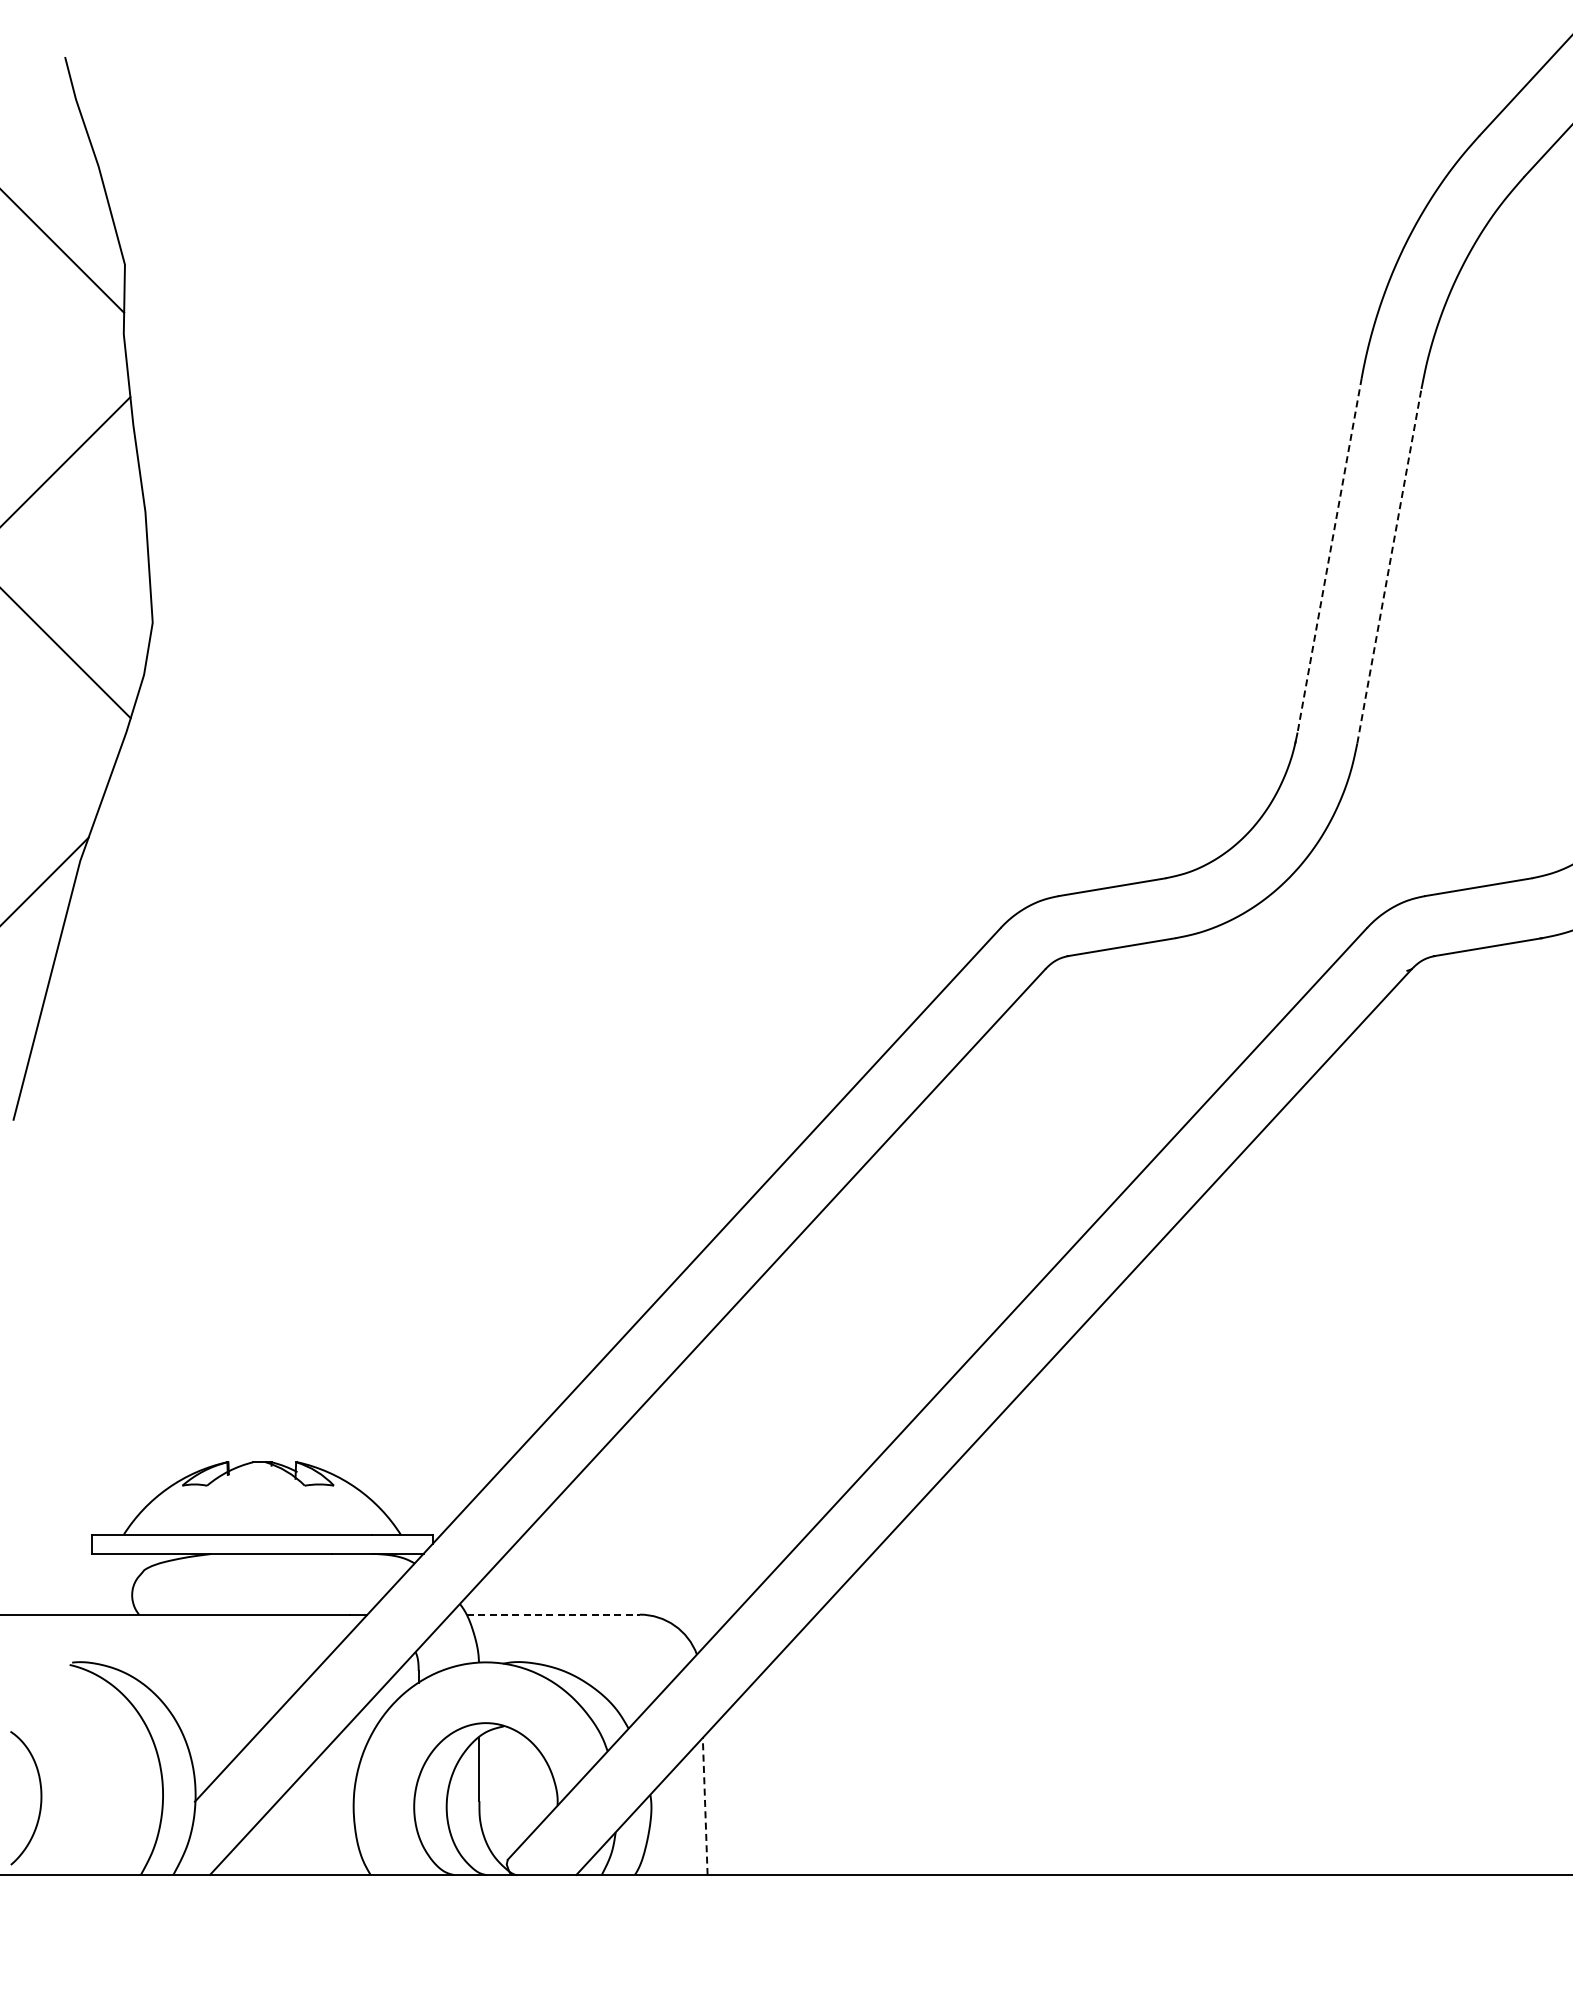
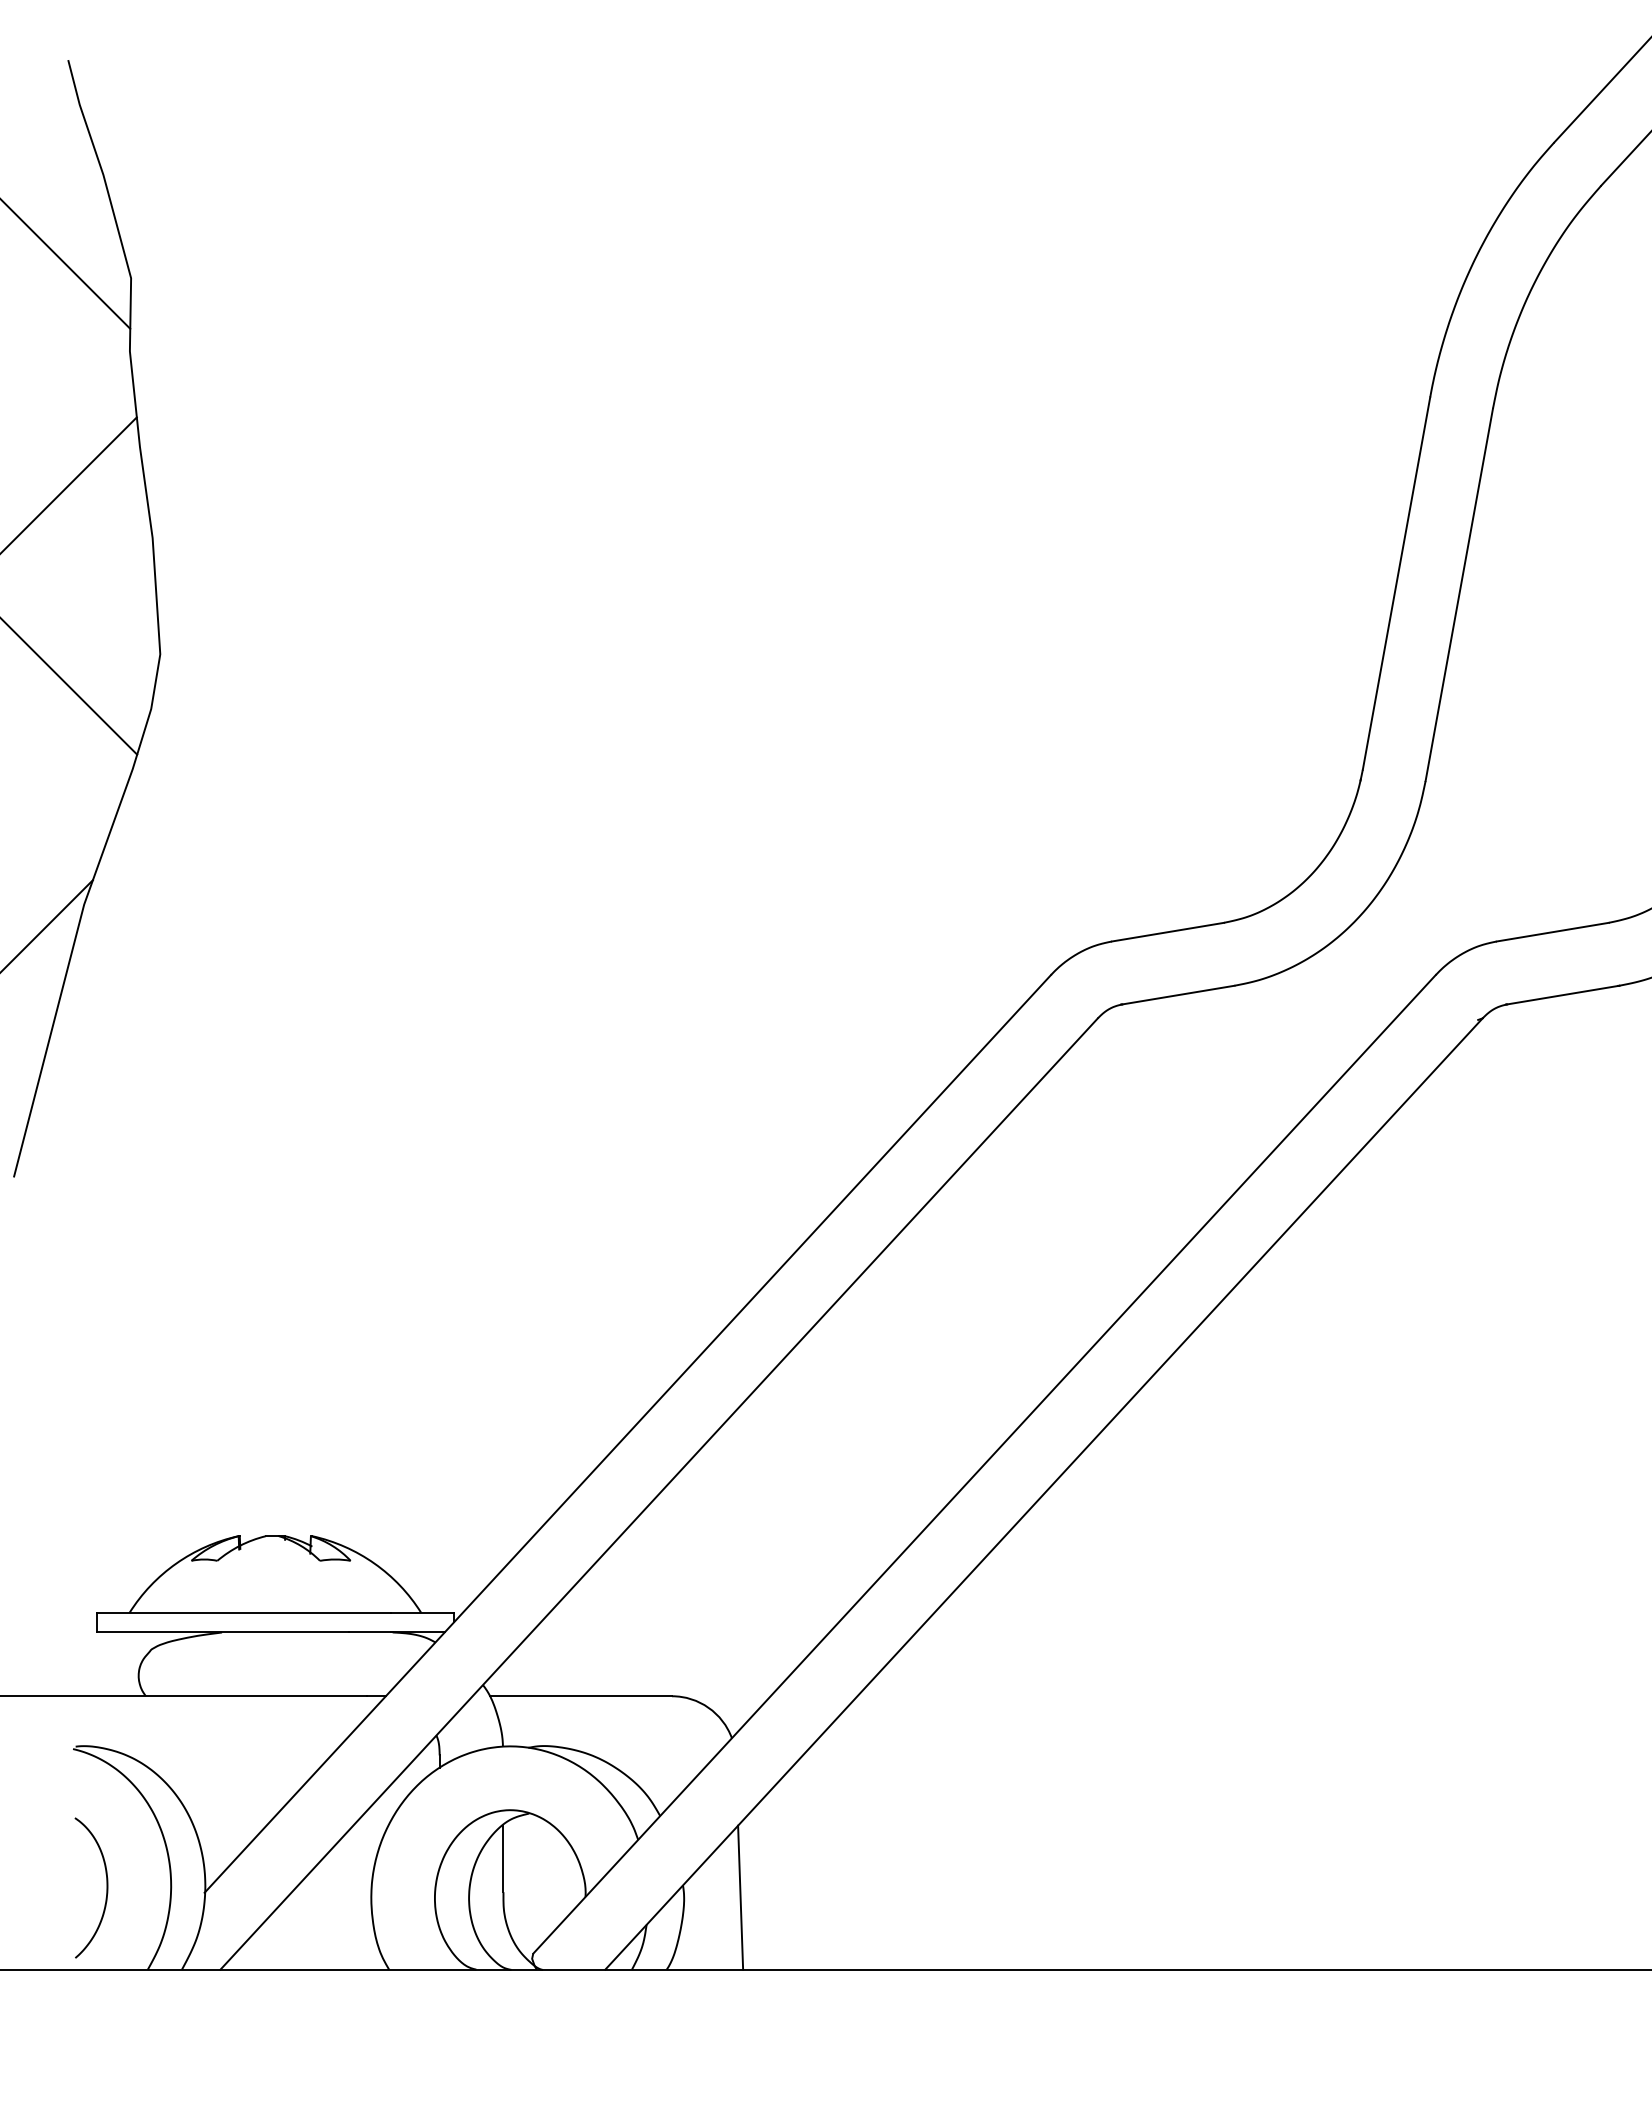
line: (1329, 555) -> (1396, 583), dashed -> solid
line: (1389, 565) -> (1459, 594), dashed -> solid
line: (553, 1614) -> (581, 1696), dashed -> solid
curve: (40, 1798) -> (106, 1888), moved
line: (705, 1806) -> (740, 1897), dashed -> solid

